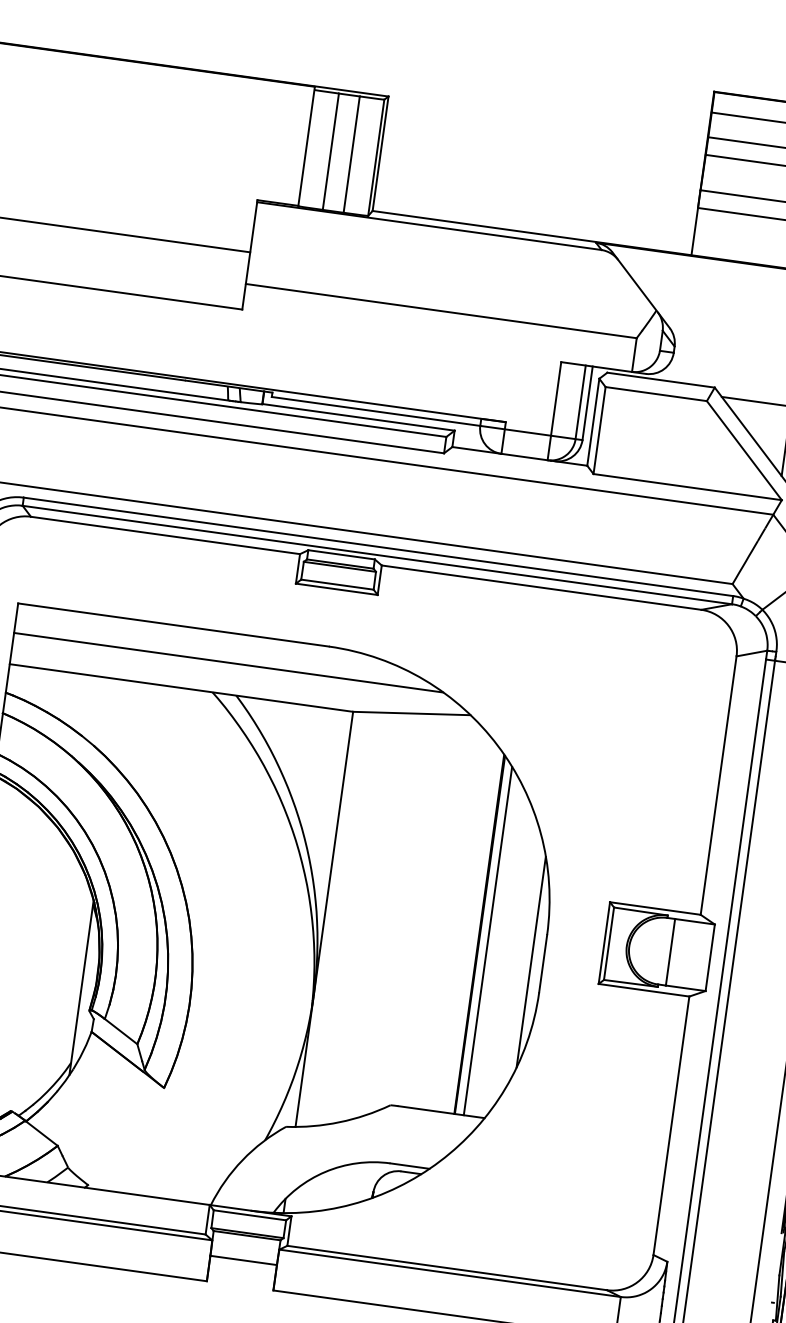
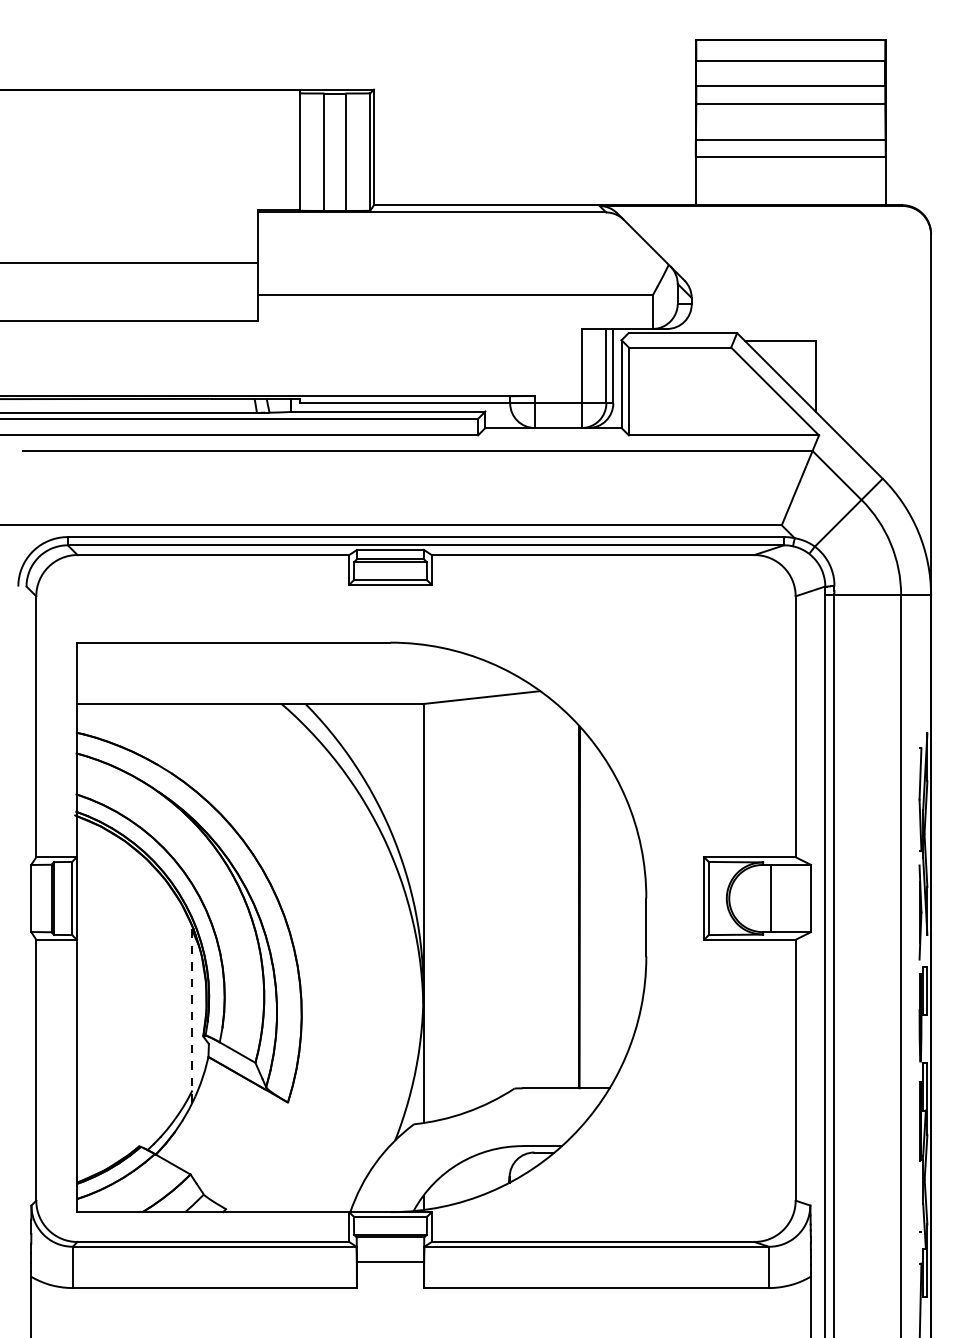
line: (227, 662) -> (292, 672), removed
line: (487, 941) -> (588, 912), removed
line: (531, 962) -> (634, 927), removed
line: (81, 987) -> (192, 1014), solid -> dashed

